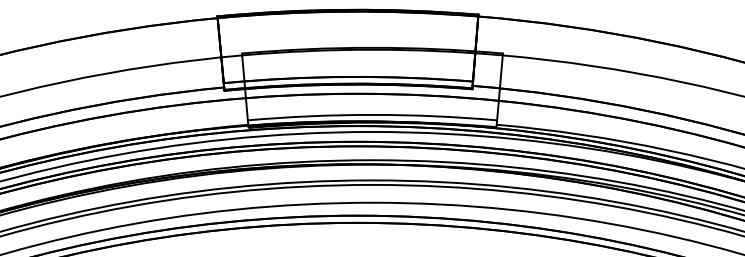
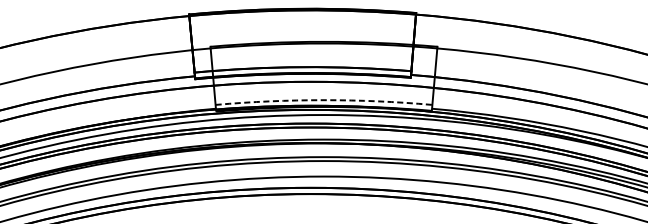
arc: (372, 114) -> (324, 99), solid -> dashed

